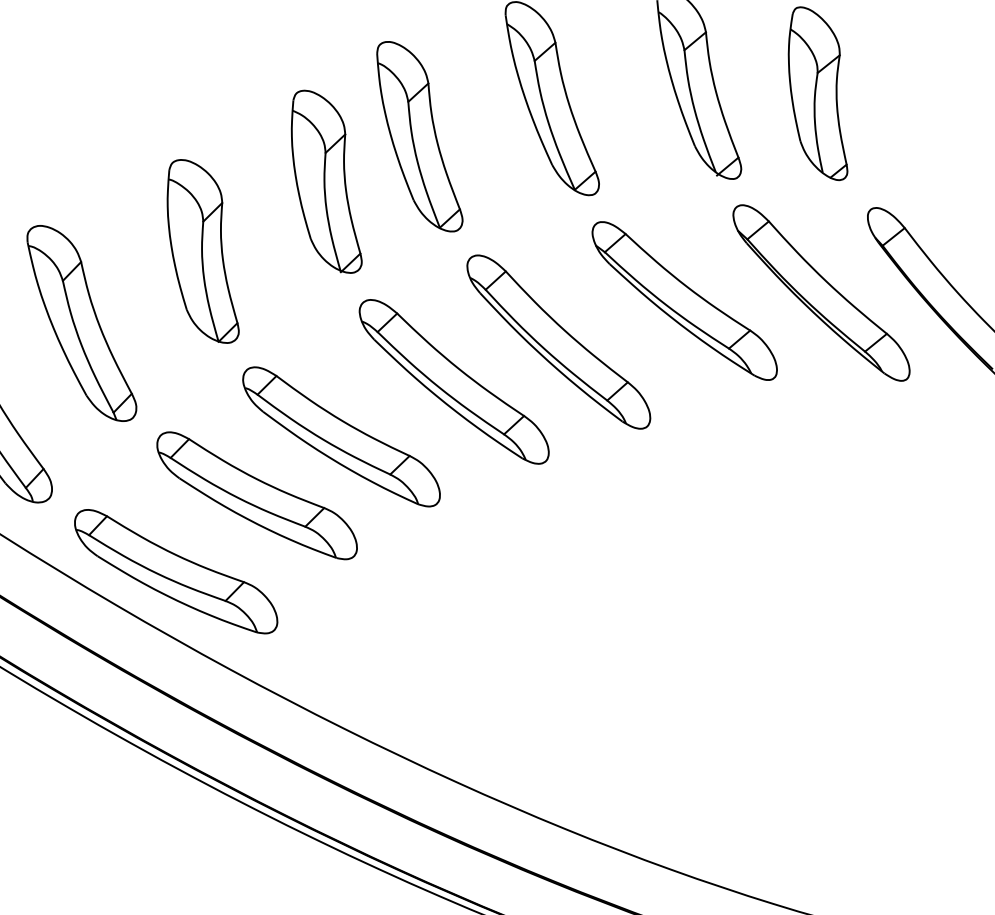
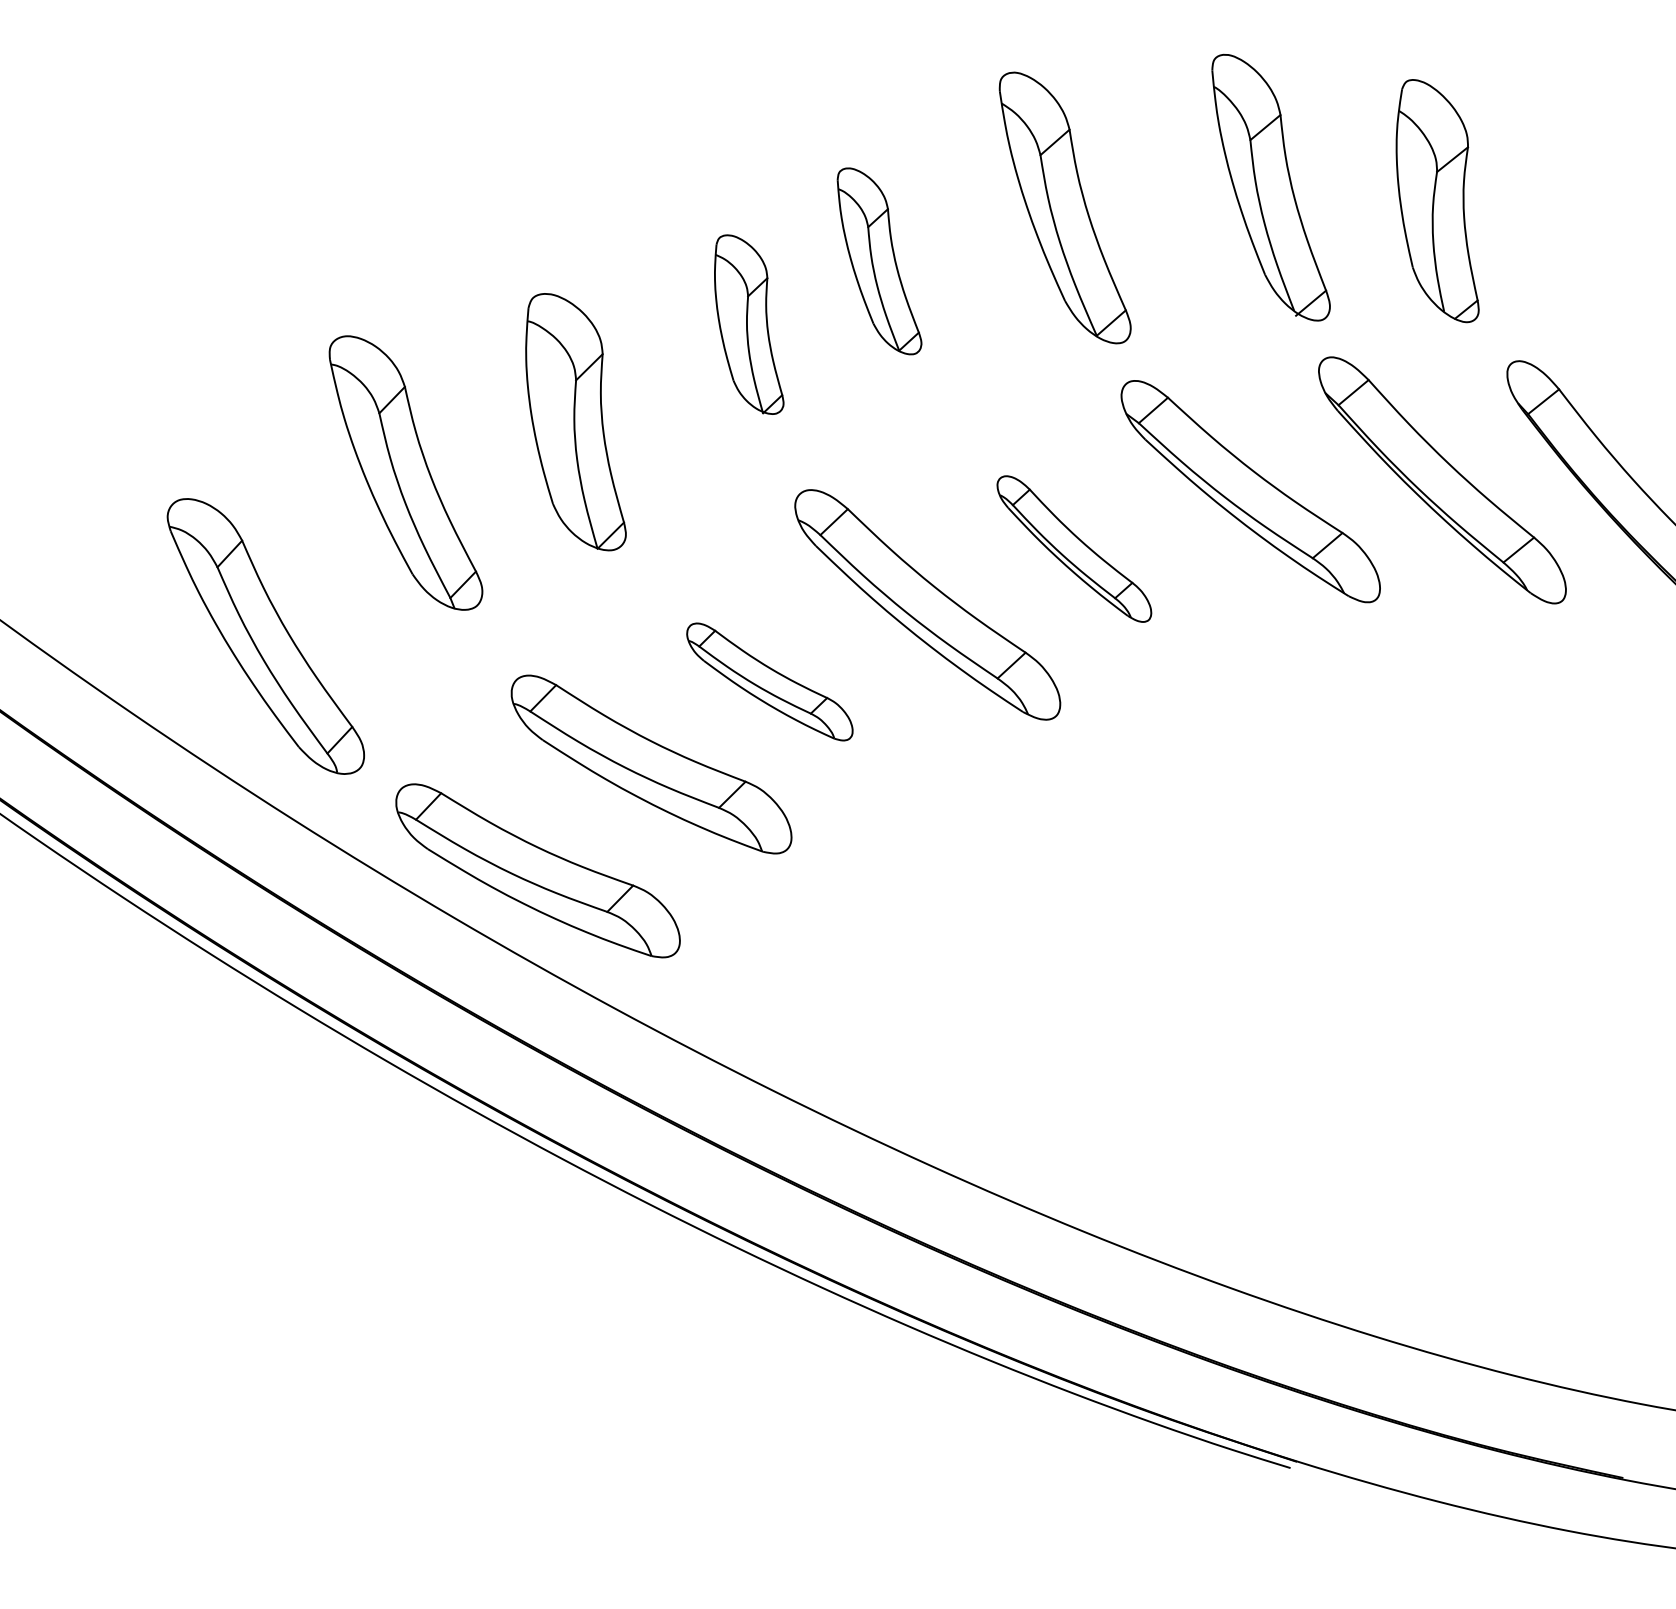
part: (419, 136) -> (879, 261), size x0.7
part: (327, 181) -> (749, 324), size x0.7
part: (81, 323) -> (405, 472), moved
part: (558, 341) -> (1074, 548), size x0.6
part: (341, 436) -> (769, 681), size x0.6

